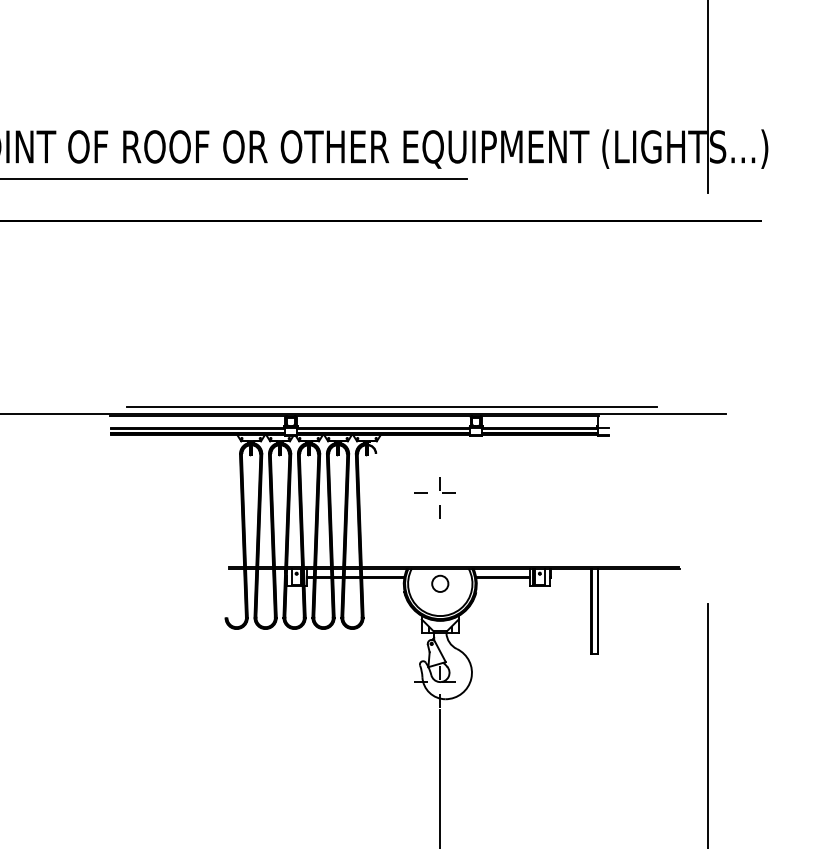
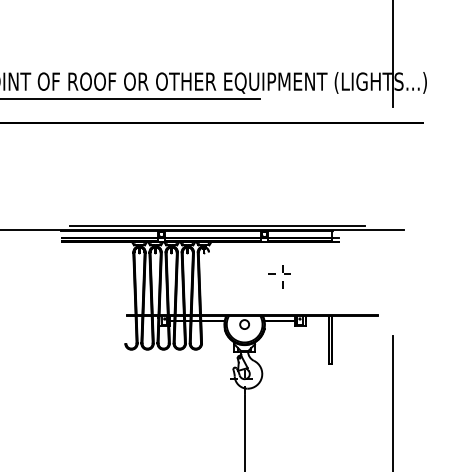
part: (434, 497) -> (279, 276), moved

